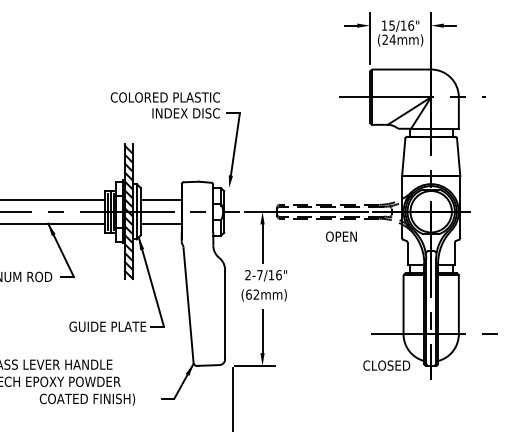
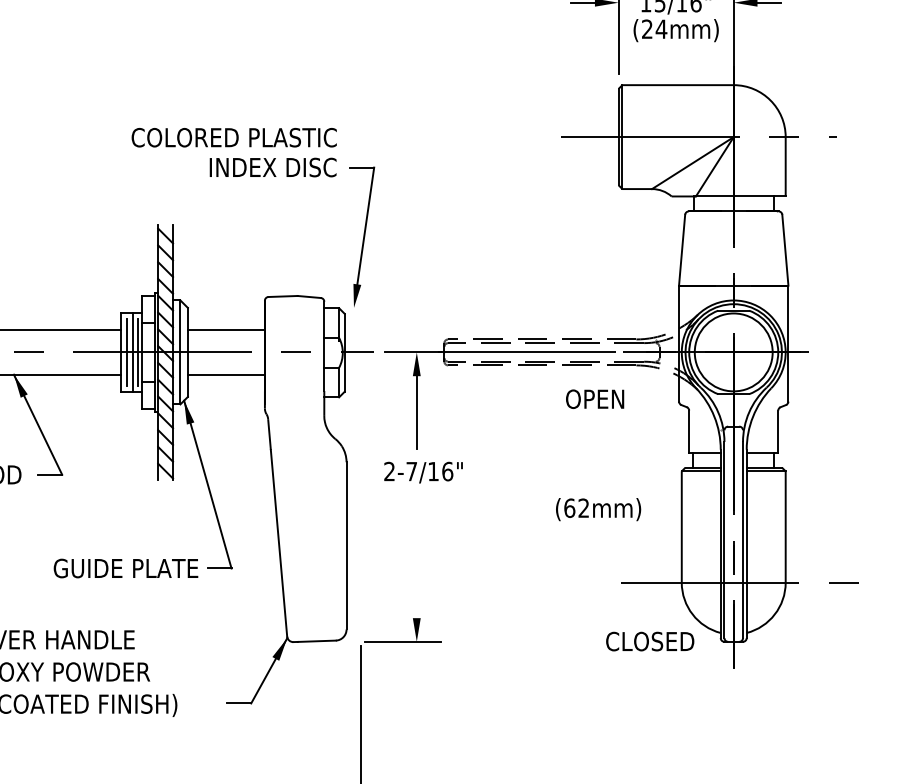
text: (341, 236) -> (595, 398), moved
text: (263, 295) -> (597, 509), moved
line: (262, 331) -> (416, 577), removed

